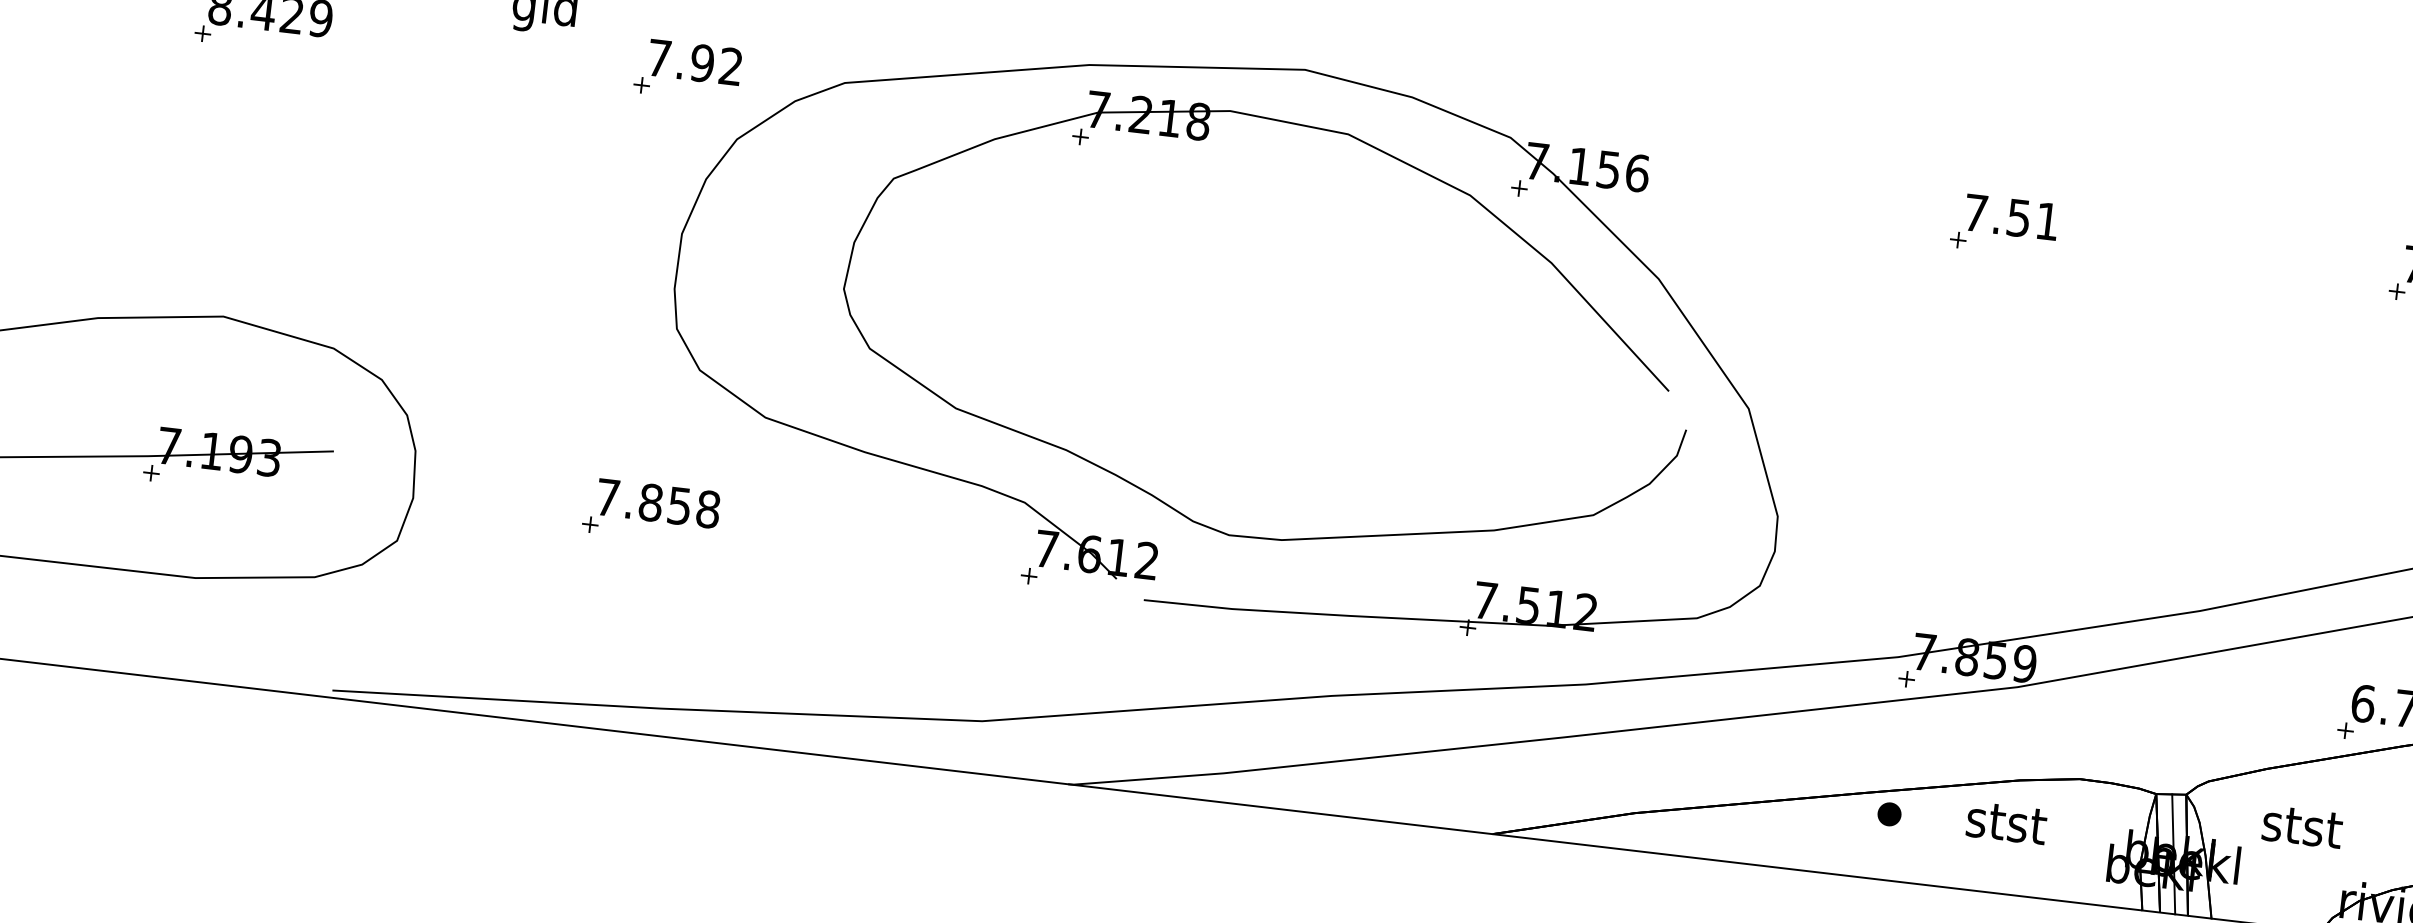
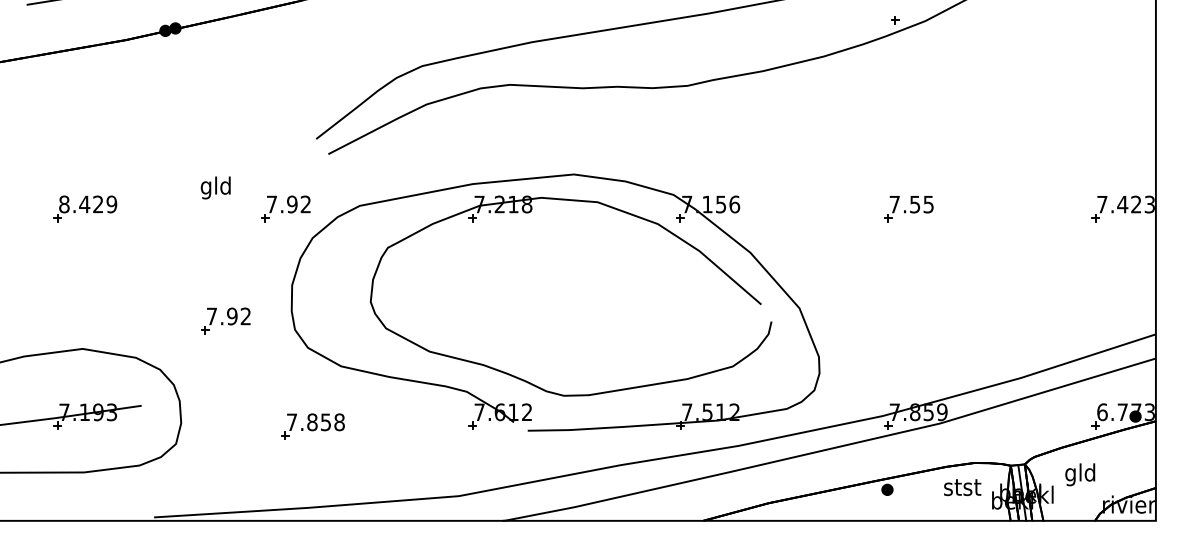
text: (2047, 221) -> (928, 204), 7.51 -> 7.55
part: (532, 291) -> (225, 320), added
part: (650, 511) -> (312, 426), moved
text: (2006, 823) -> (962, 487), moved
text: (2301, 829) -> (1080, 474), stst -> gld

